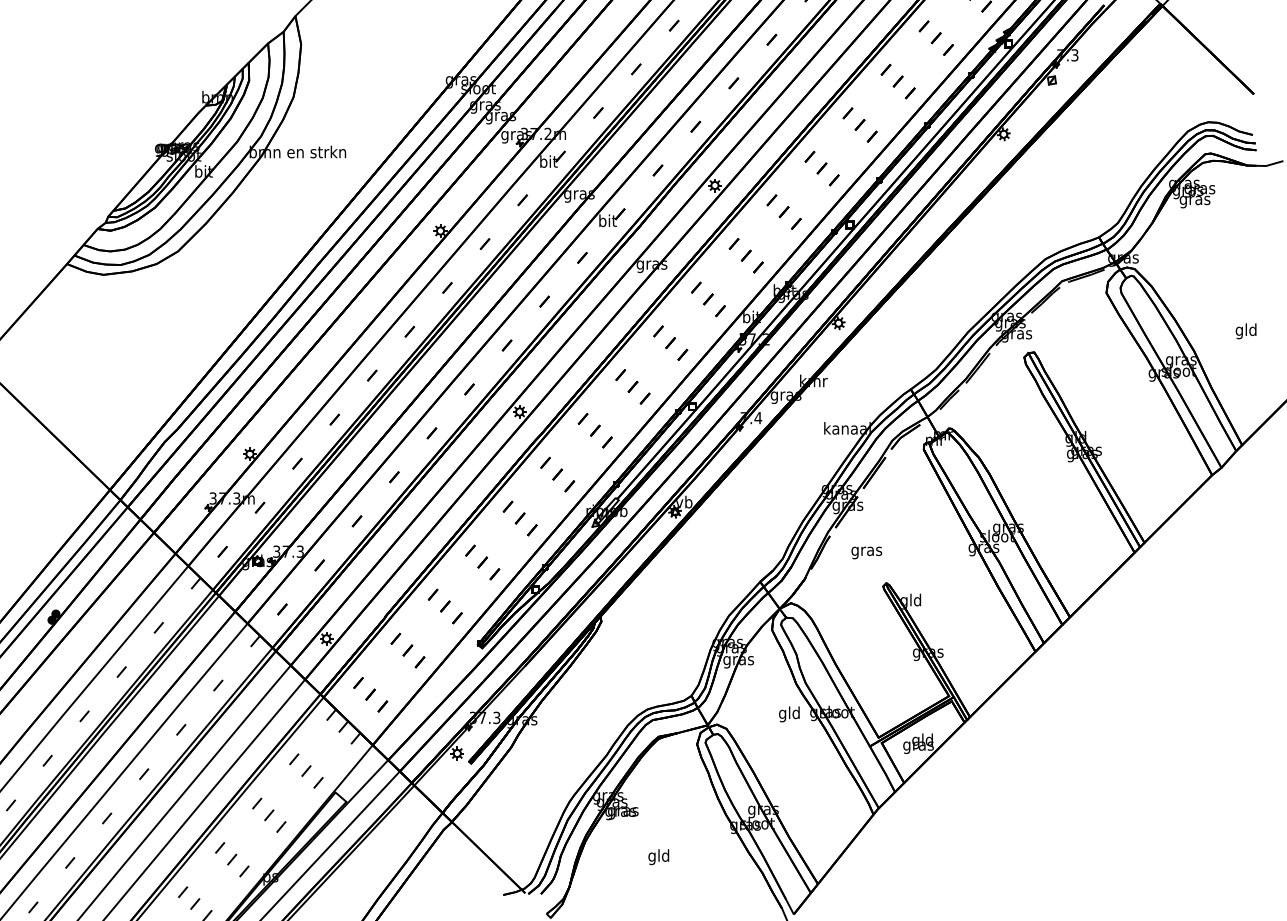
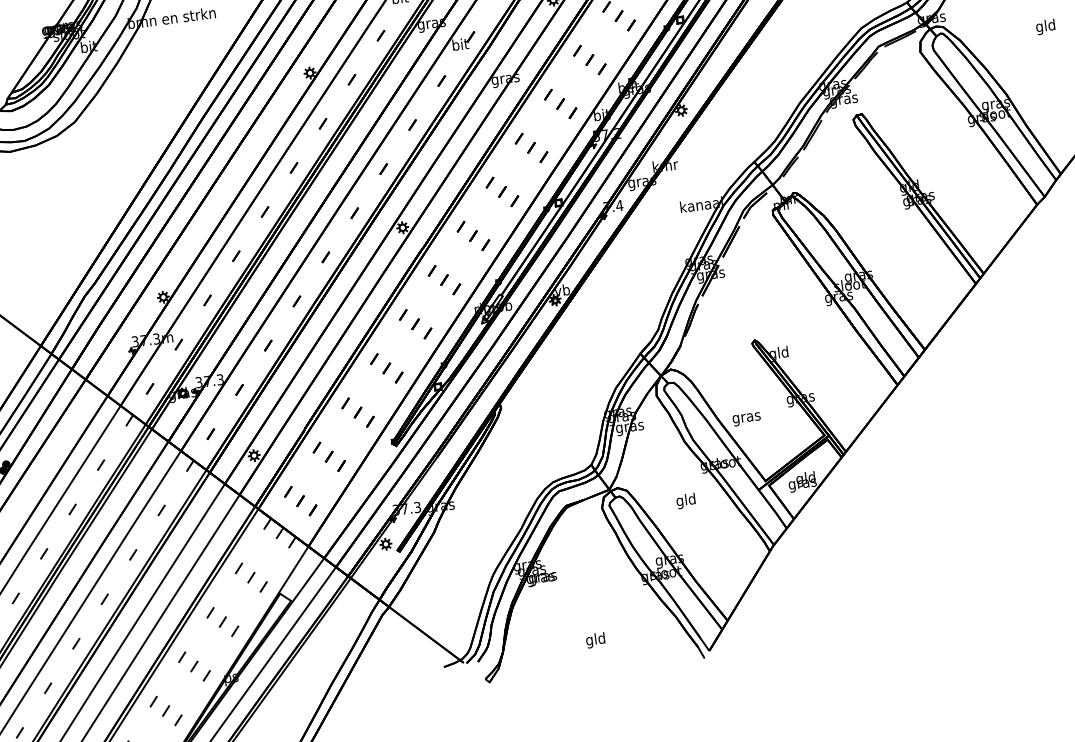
text: (1245, 331) -> (1045, 27), moved
text: (866, 552) -> (746, 418), moved
text: (789, 714) -> (686, 501), moved
text: (658, 857) -> (595, 640), moved

